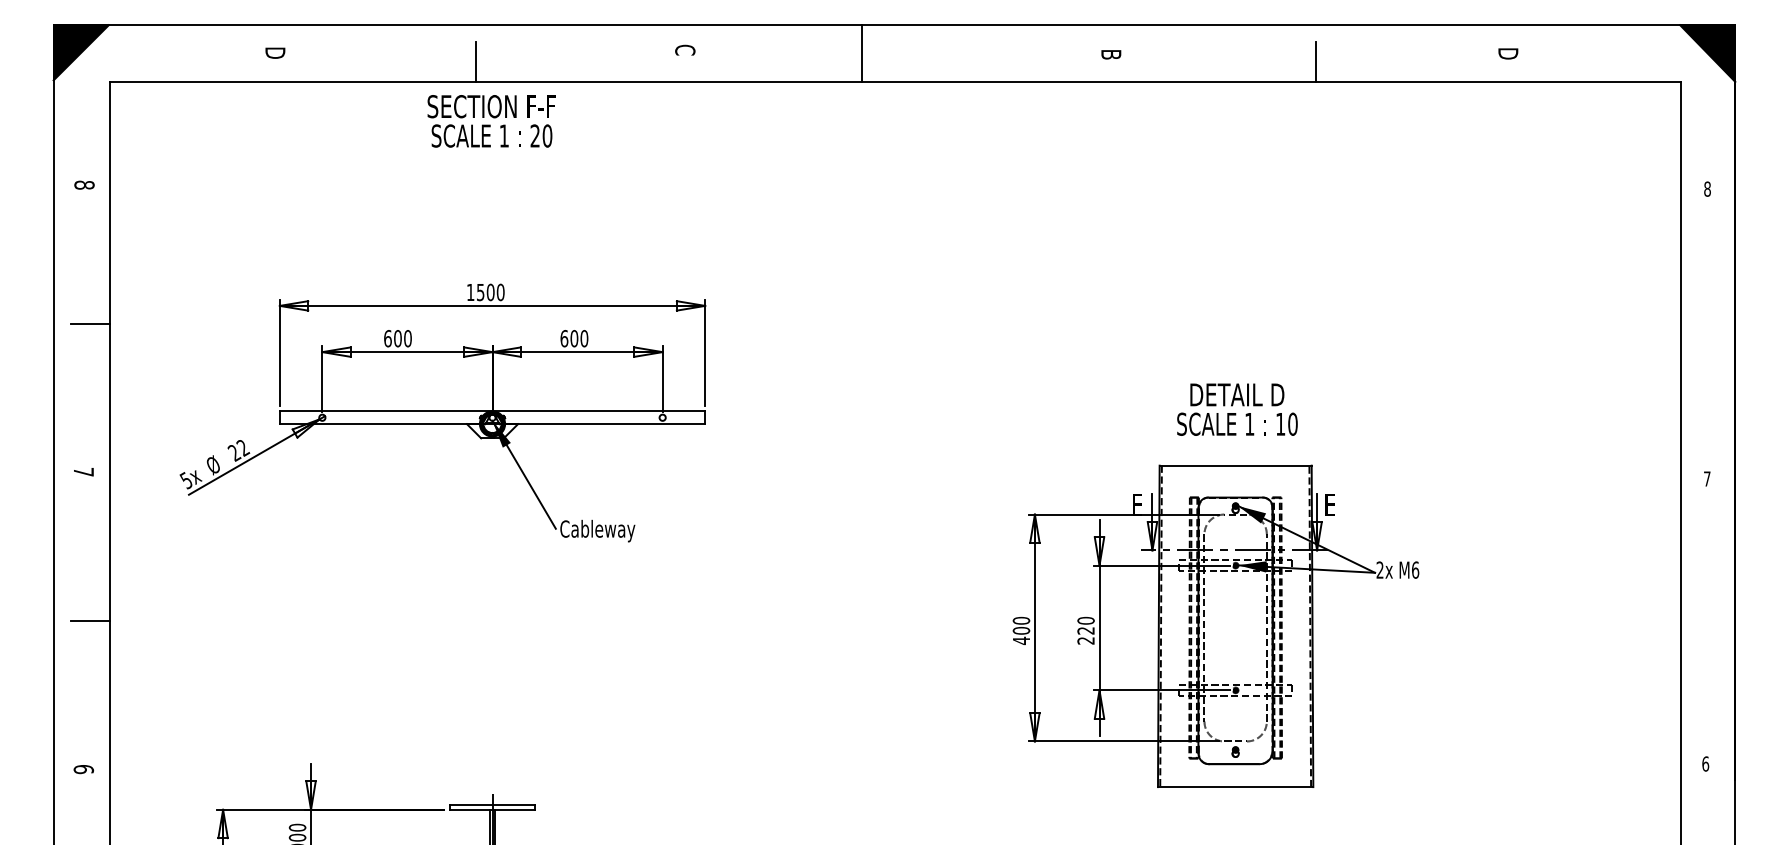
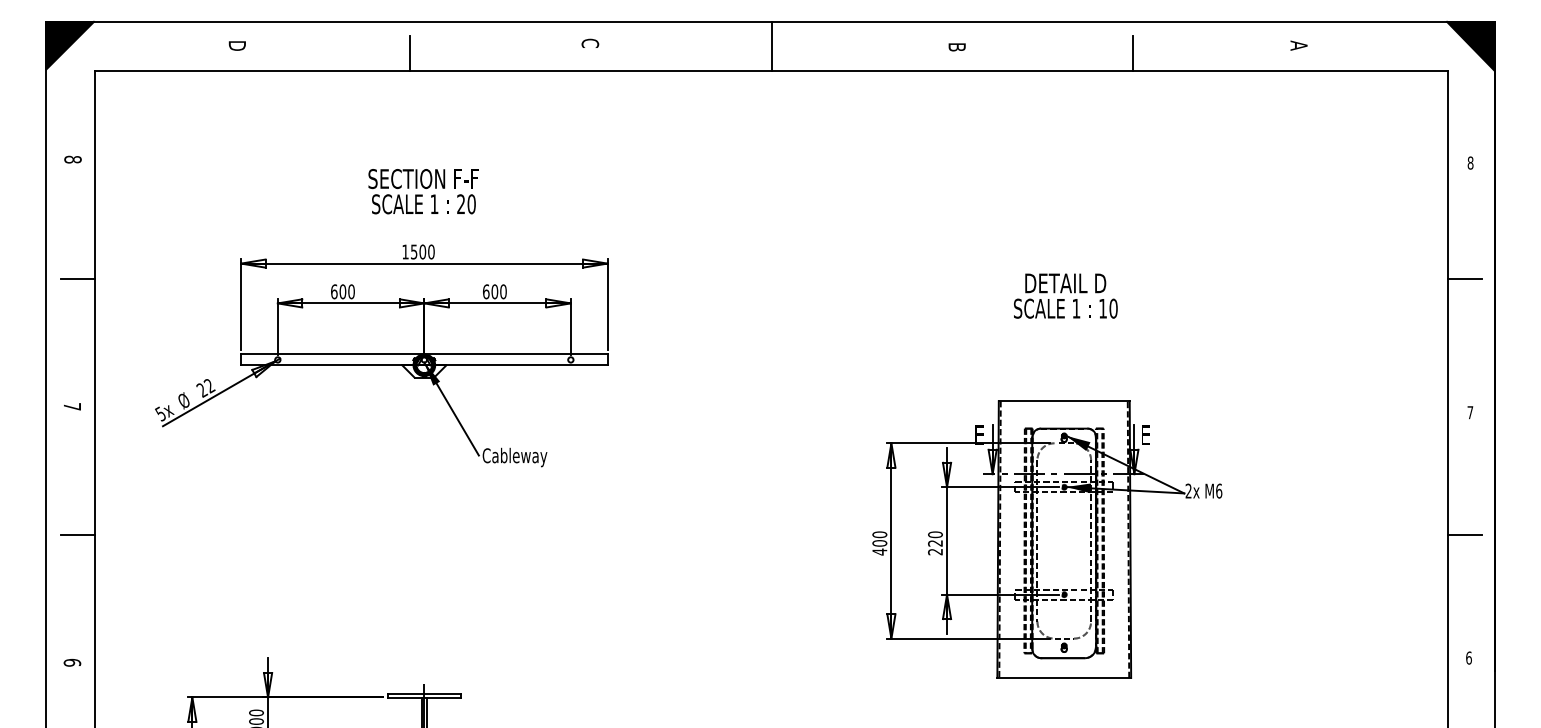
text: (1508, 52) -> (1299, 45), D -> A
line: (861, 53) -> (771, 46), moved
text: (491, 121) -> (423, 191), moved
line: (1701, 323) -> (1465, 278), added
text: (1237, 409) -> (1065, 295), moved
line: (1701, 621) -> (1465, 535), added

